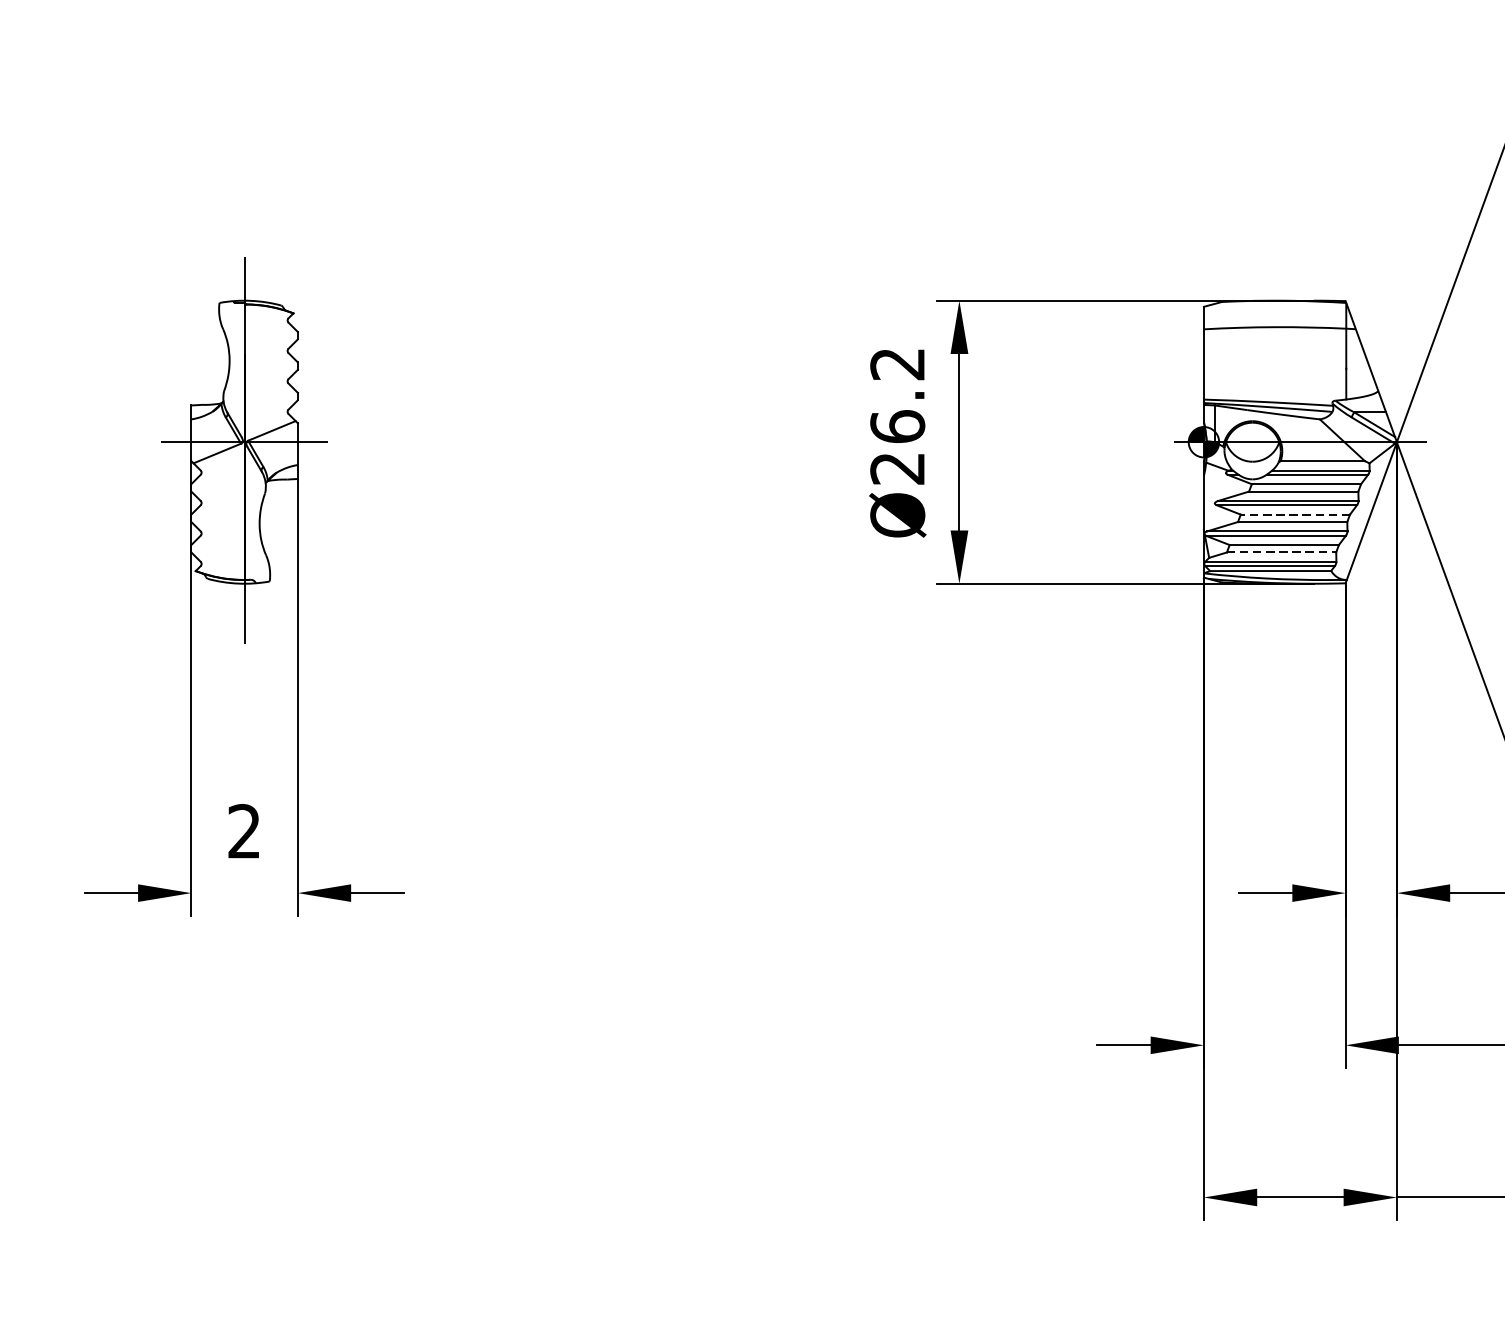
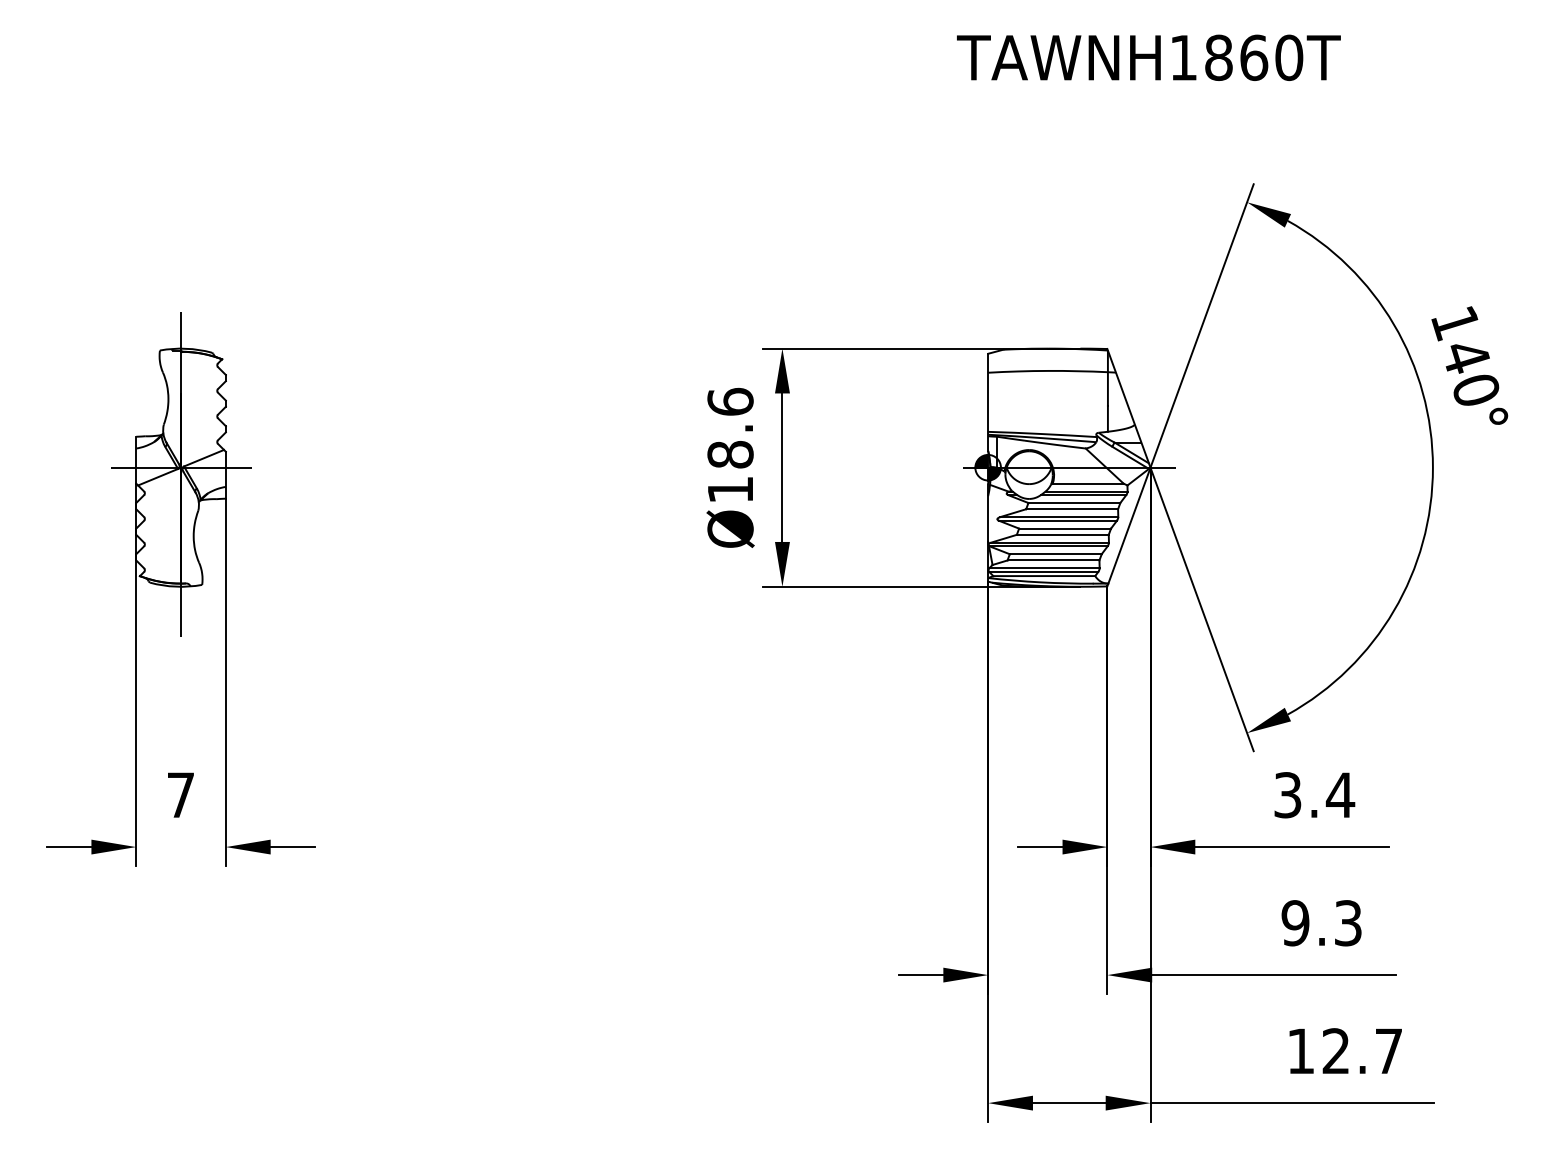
text: (897, 415) -> (730, 445), Ø26.2 -> Ø18.6
line: (1295, 514) -> (1065, 528), dashed -> solid
line: (1281, 552) -> (1053, 560), dashed -> solid
text: (243, 830) -> (180, 794), 2 -> 7

